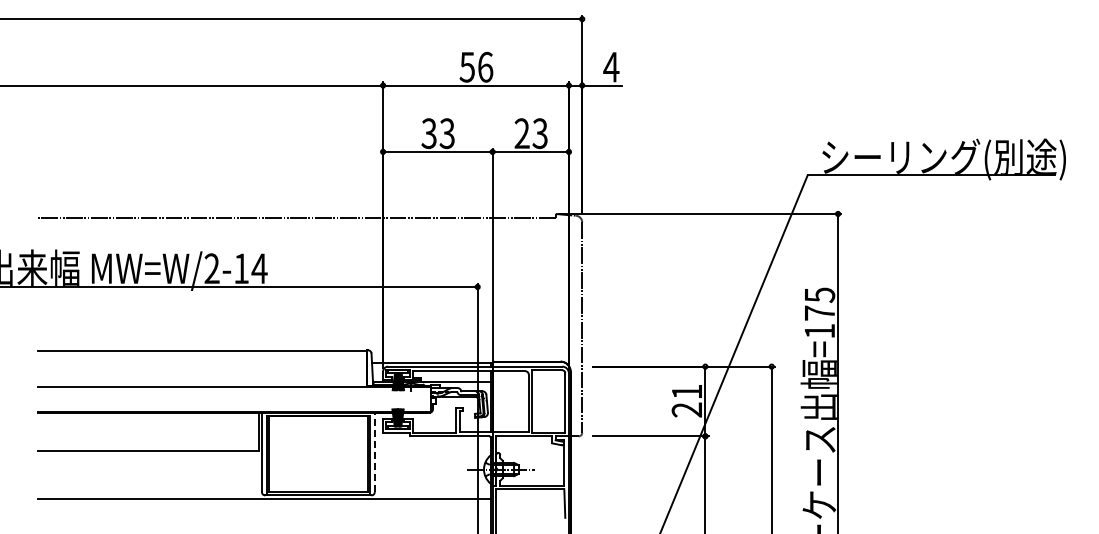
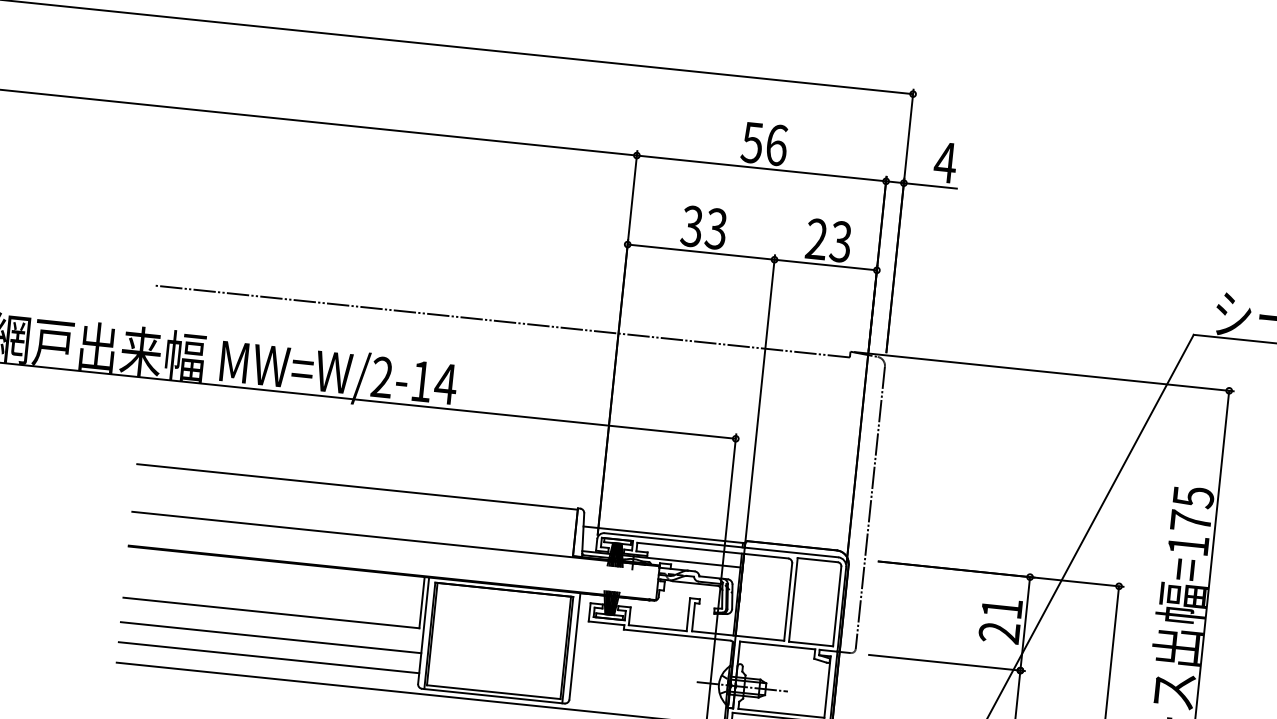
line: (374, 452) -> (574, 646), dashed -> solid
line: (149, 469) -> (270, 638), added
line: (149, 484) -> (268, 658), added

